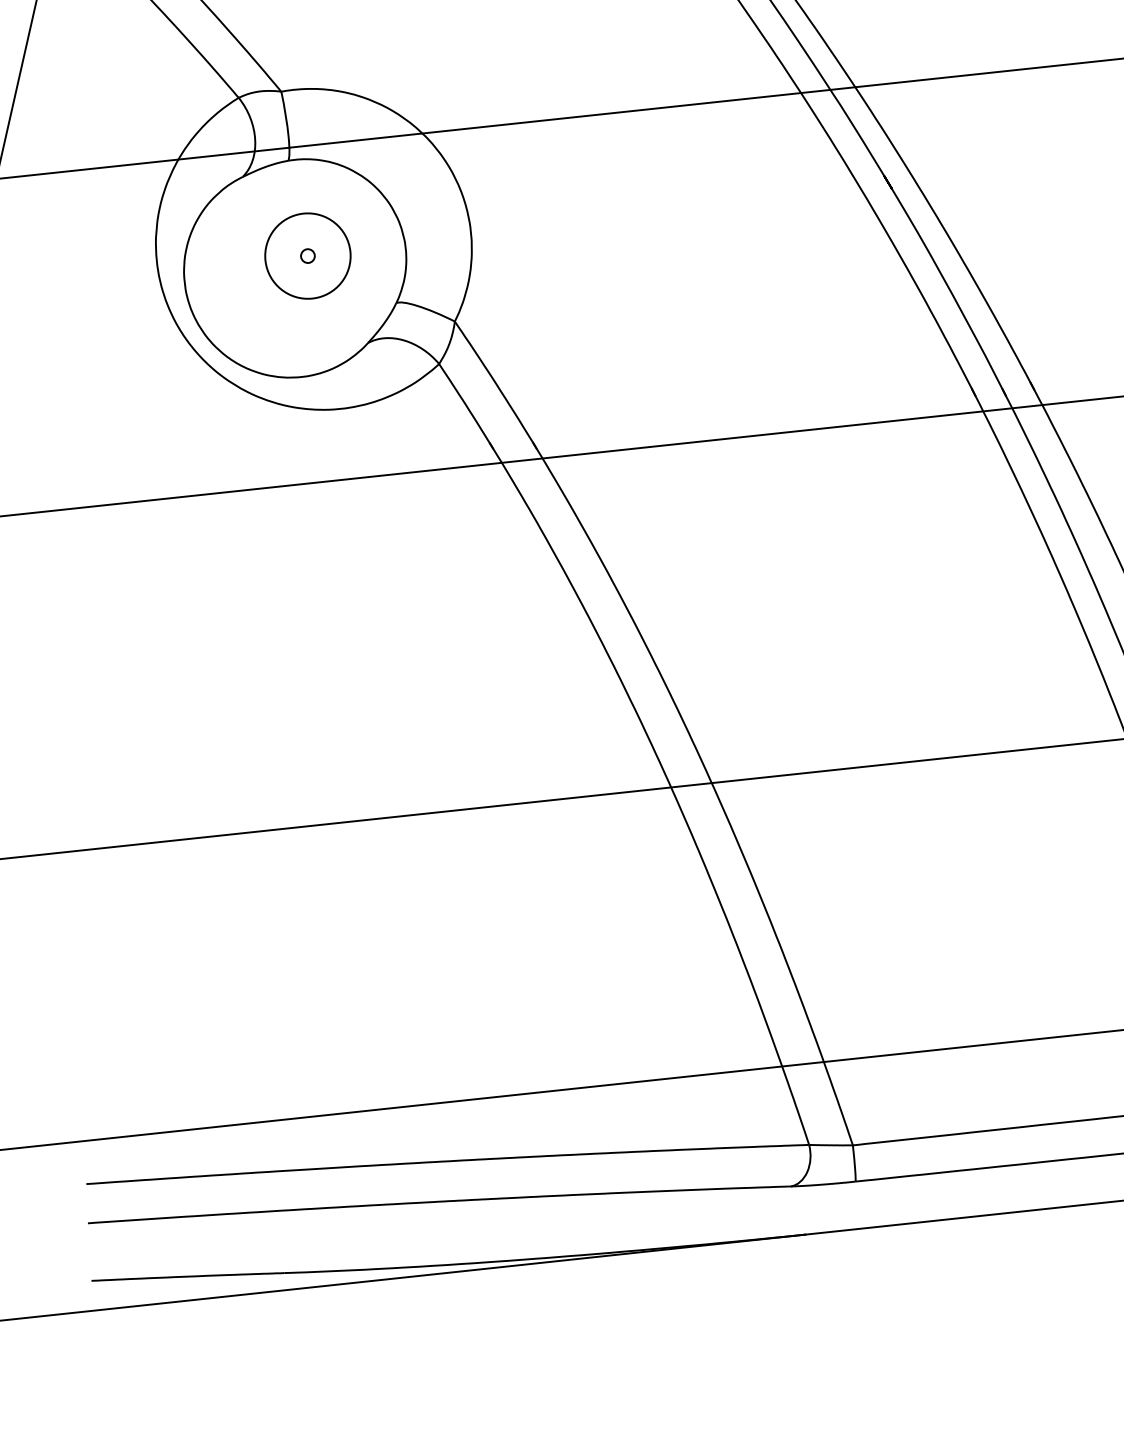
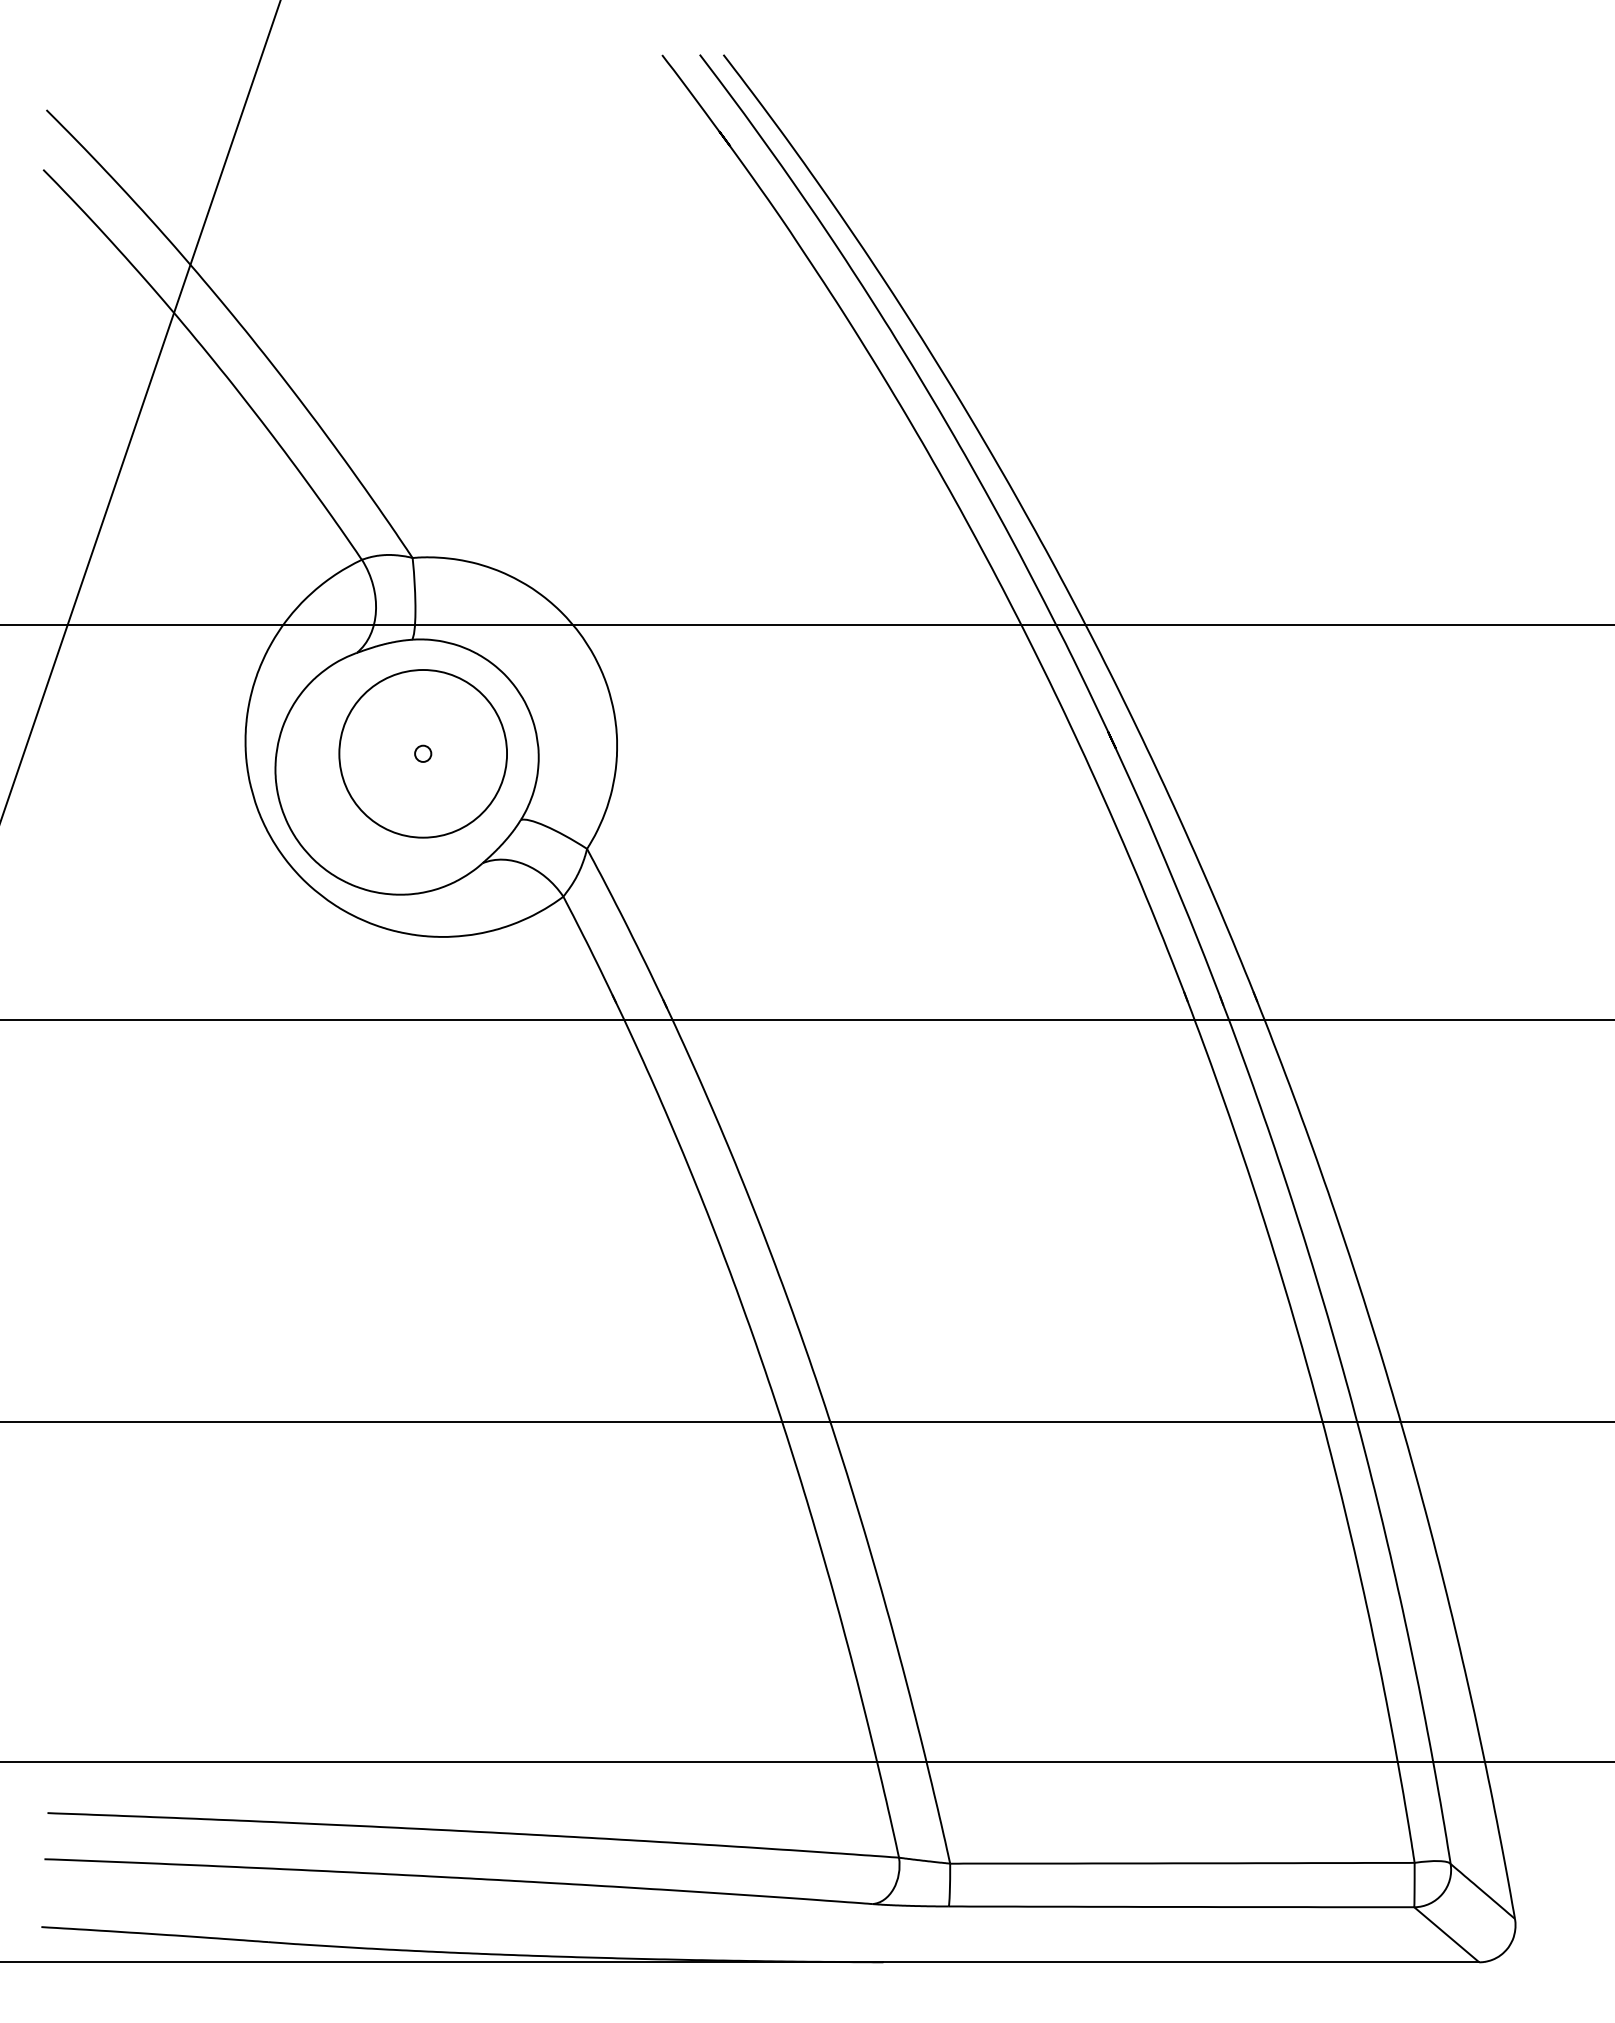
circle: (308, 255) -> (423, 753), size x1.67

